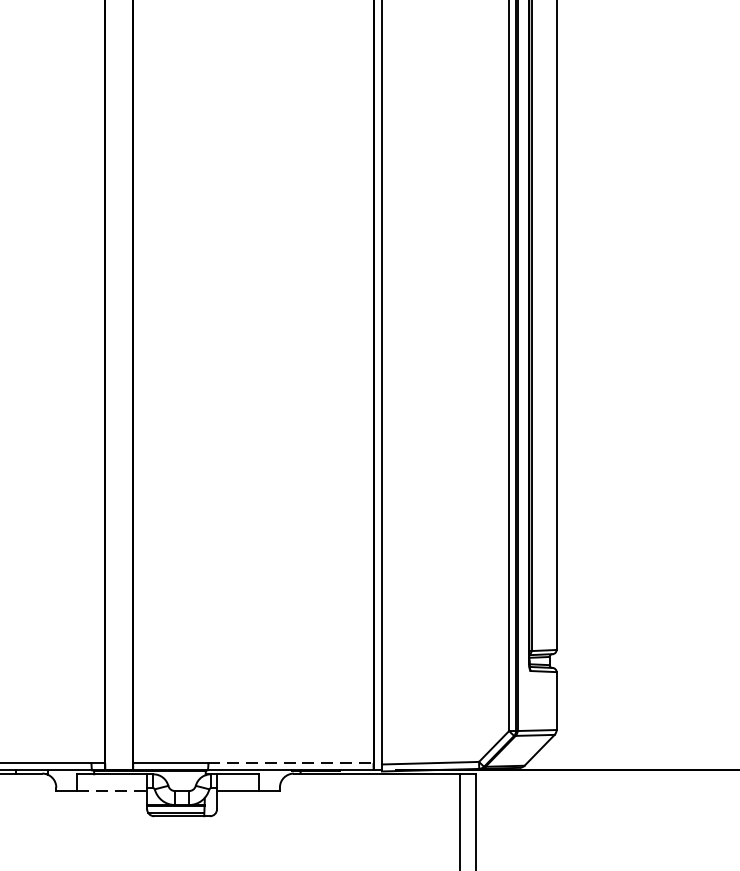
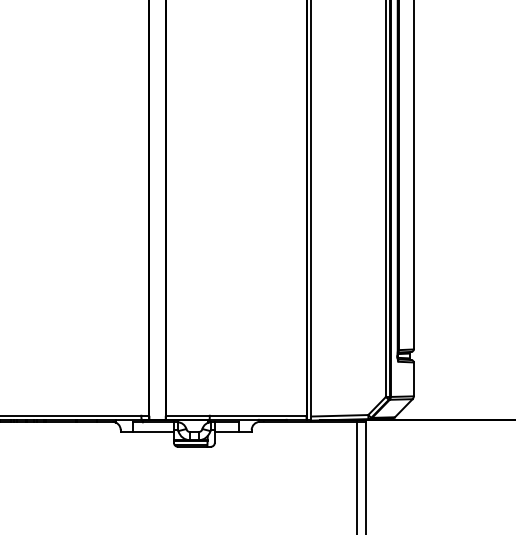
line: (291, 762) -> (258, 415), dashed -> solid
line: (112, 791) -> (153, 432), dashed -> solid

